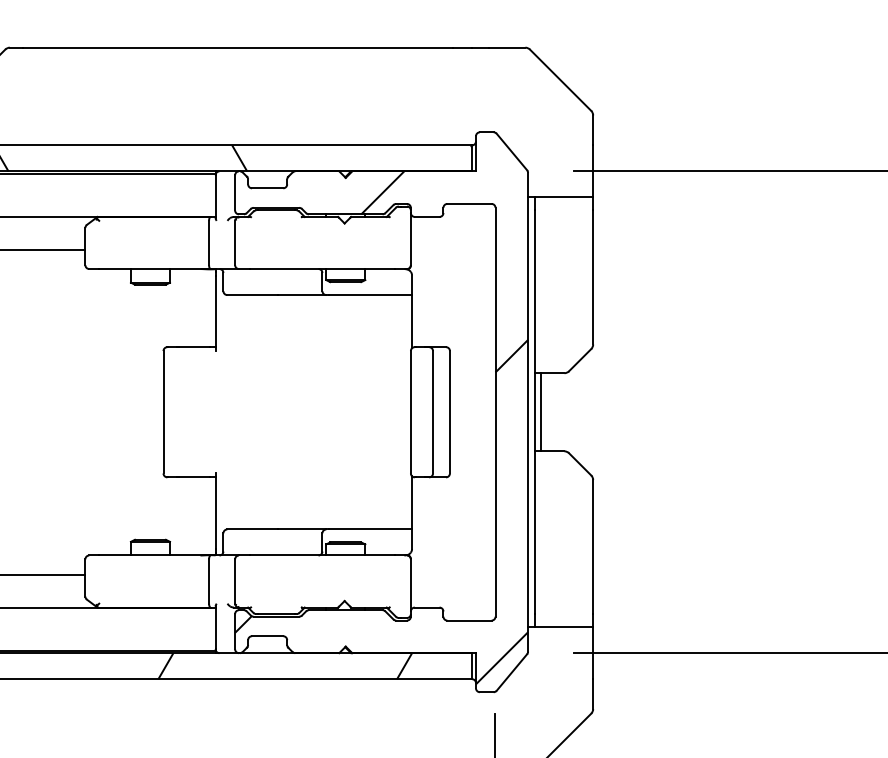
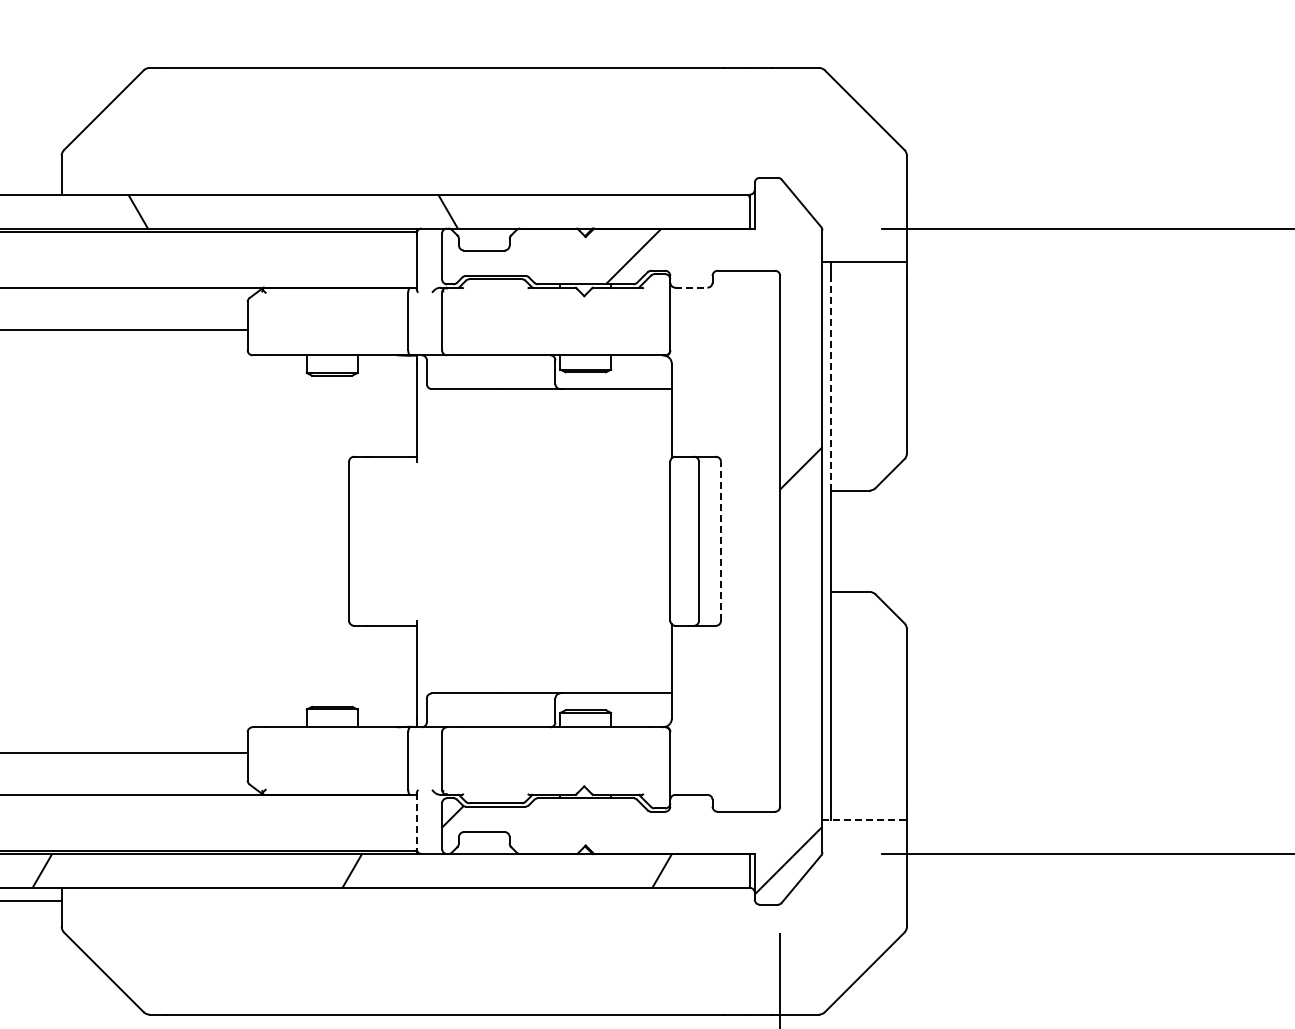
line: (427, 216) -> (691, 287), solid -> dashed
line: (534, 291) -> (830, 384), solid -> dashed
line: (450, 411) -> (721, 540), solid -> dashed
line: (541, 412) -> (839, 541), removed
line: (561, 627) -> (865, 820), solid -> dashed
line: (215, 628) -> (416, 821), solid -> dashed

